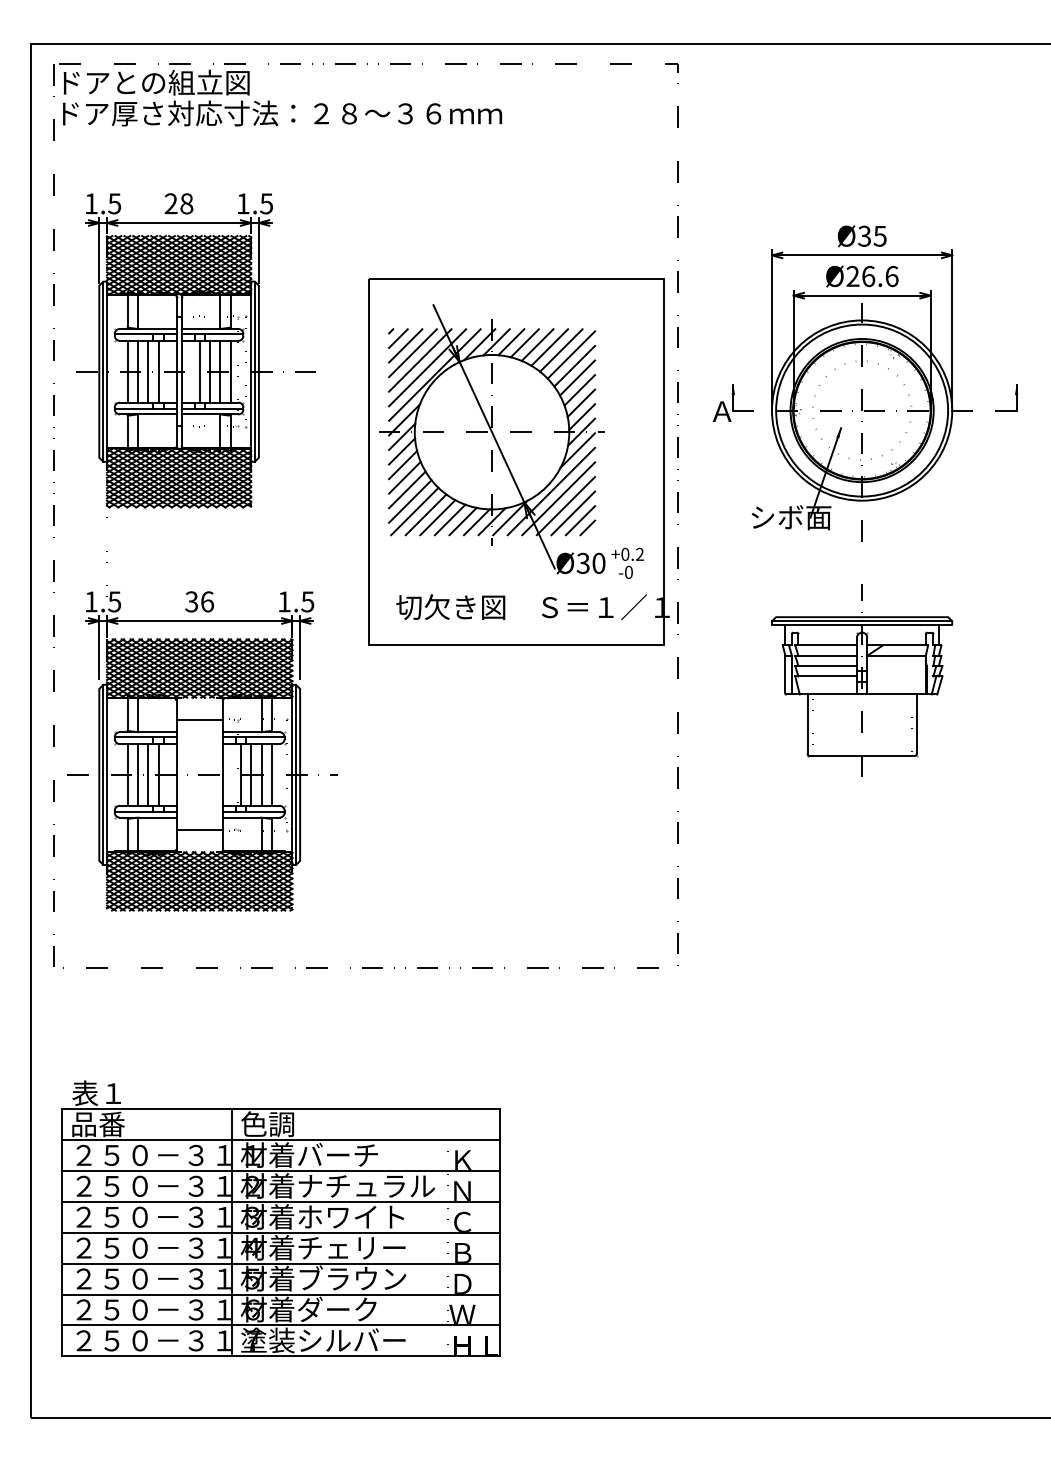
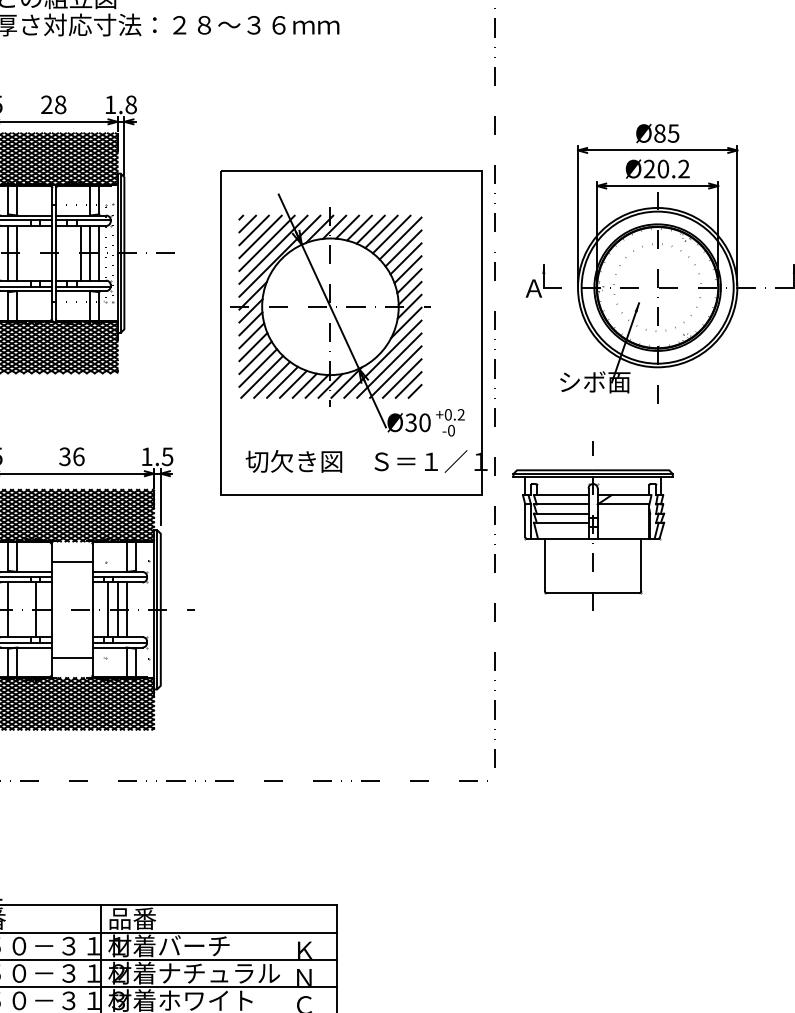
text: (266, 203) -> (131, 104), 1.5 -> 1.8
text: (864, 235) -> (659, 132), Ø35 -> Ø85
text: (880, 276) -> (673, 169), Ø26.6 -> Ø20.2
line: (148, 371) -> (26, 253), removed
line: (158, 371) -> (35, 253), removed
line: (199, 371) -> (71, 253), removed
part: (862, 680) -> (593, 526), moved
line: (137, 774) -> (17, 609), removed
line: (148, 774) -> (26, 609), removed
line: (271, 774) -> (135, 609), removed
text: (267, 1124) -> (131, 918), 色調 -> 品番

